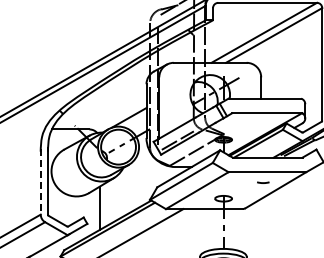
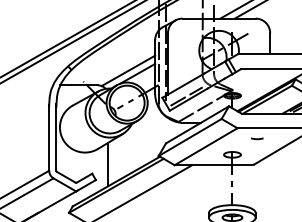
line: (119, 114) -> (128, 70), added
line: (40, 181) -> (48, 137), dashed -> solid
line: (263, 182) -> (257, 138), moved

